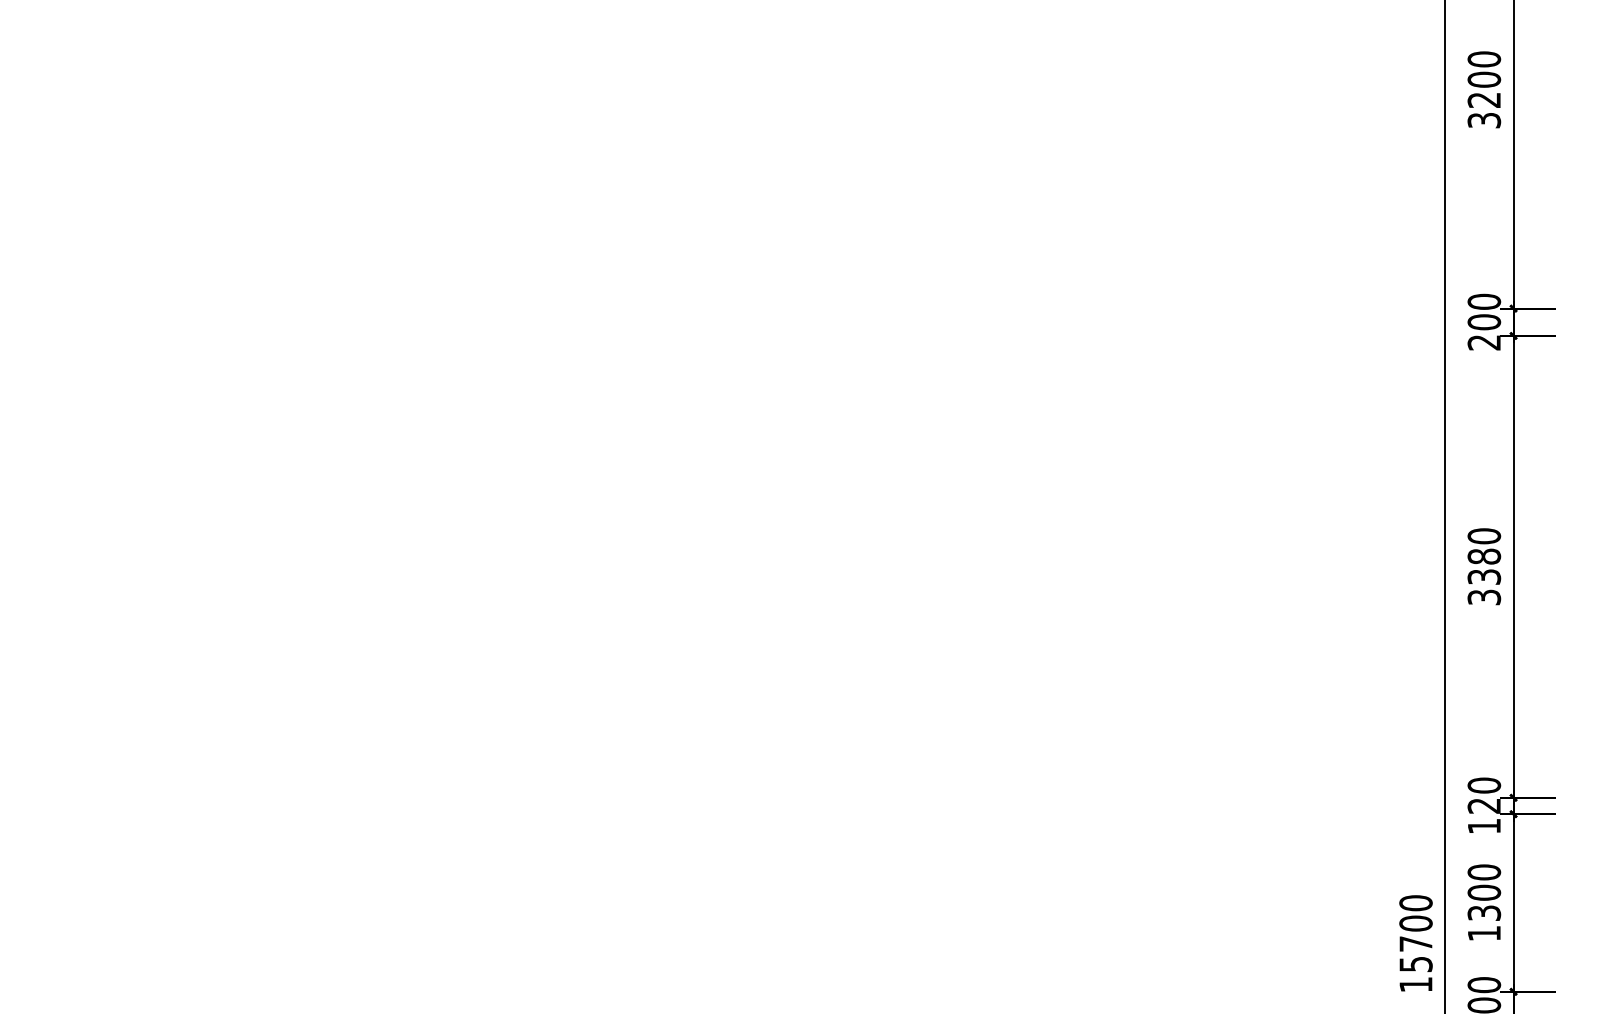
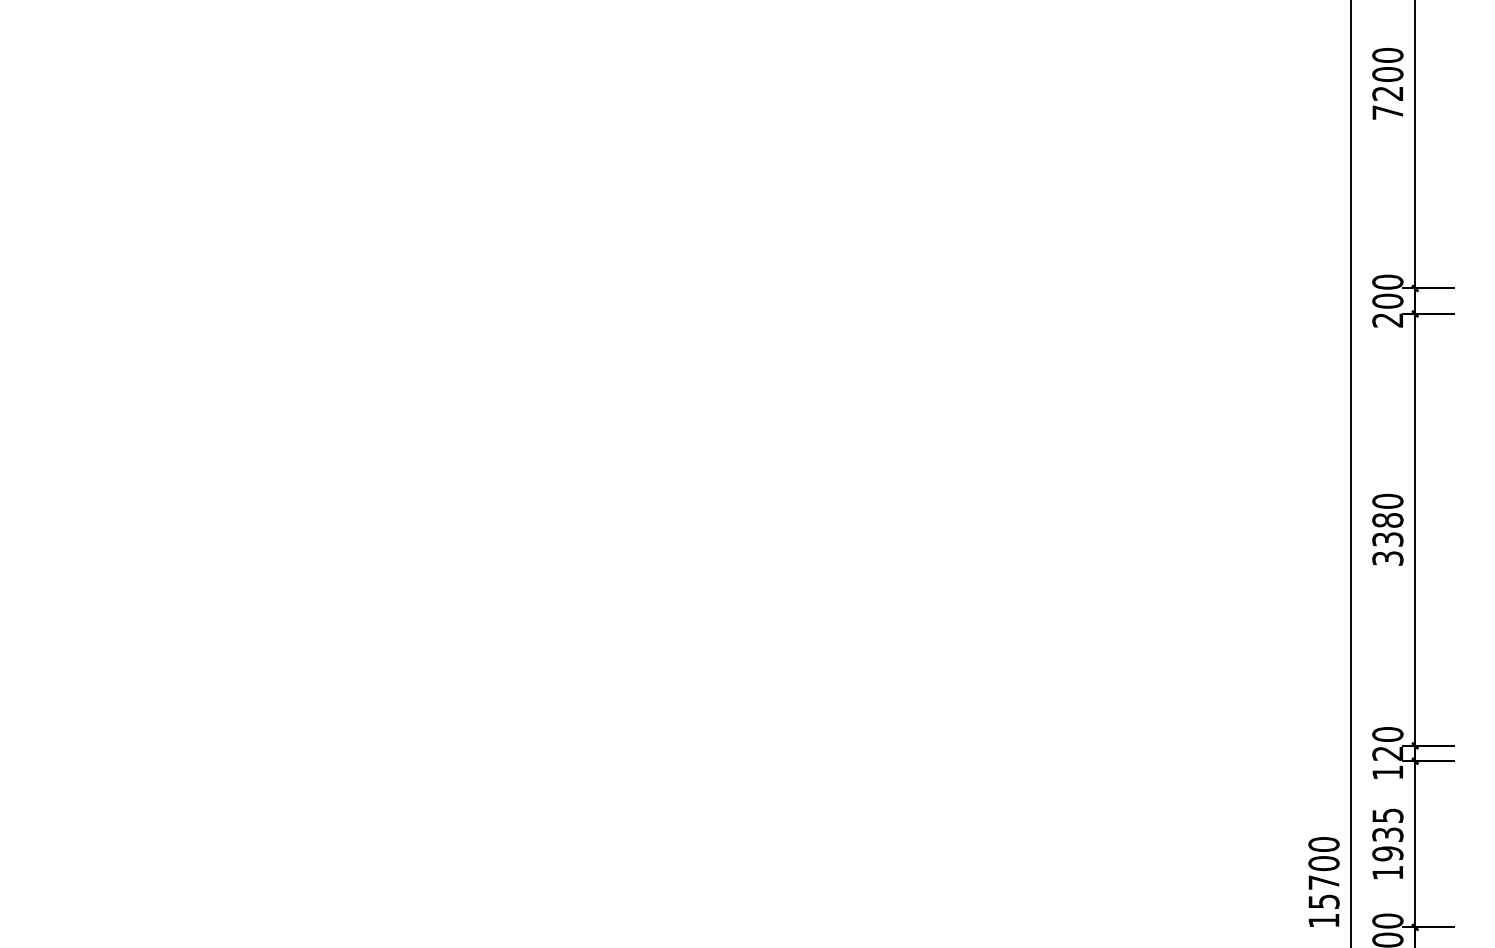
text: (1484, 120) -> (1388, 112), 3200 -> 7200
text: (1484, 892) -> (1388, 834), 1300 -> 1935

